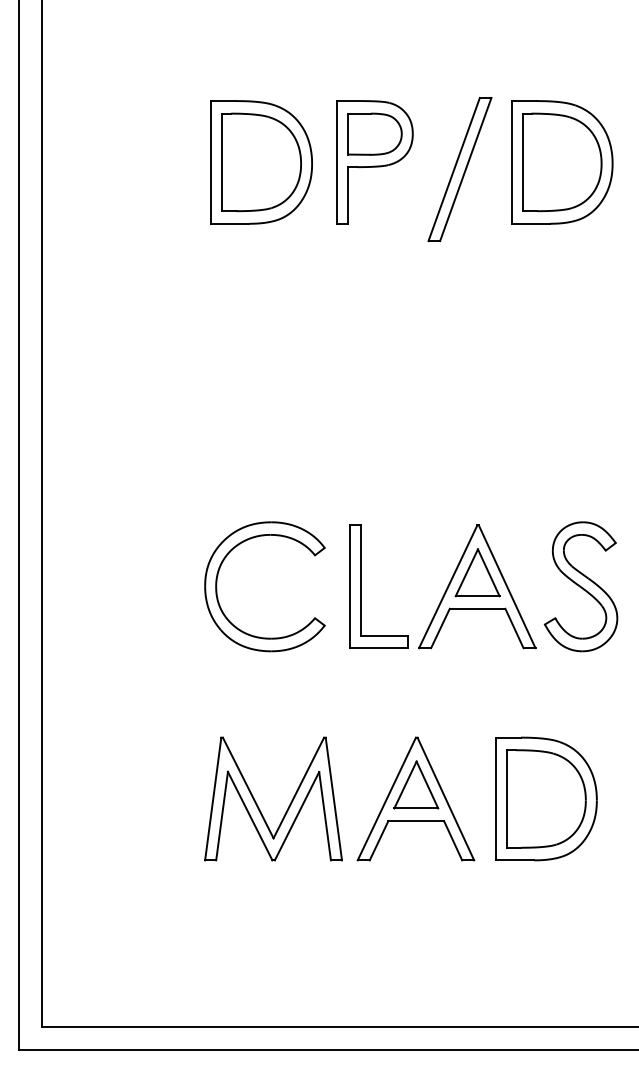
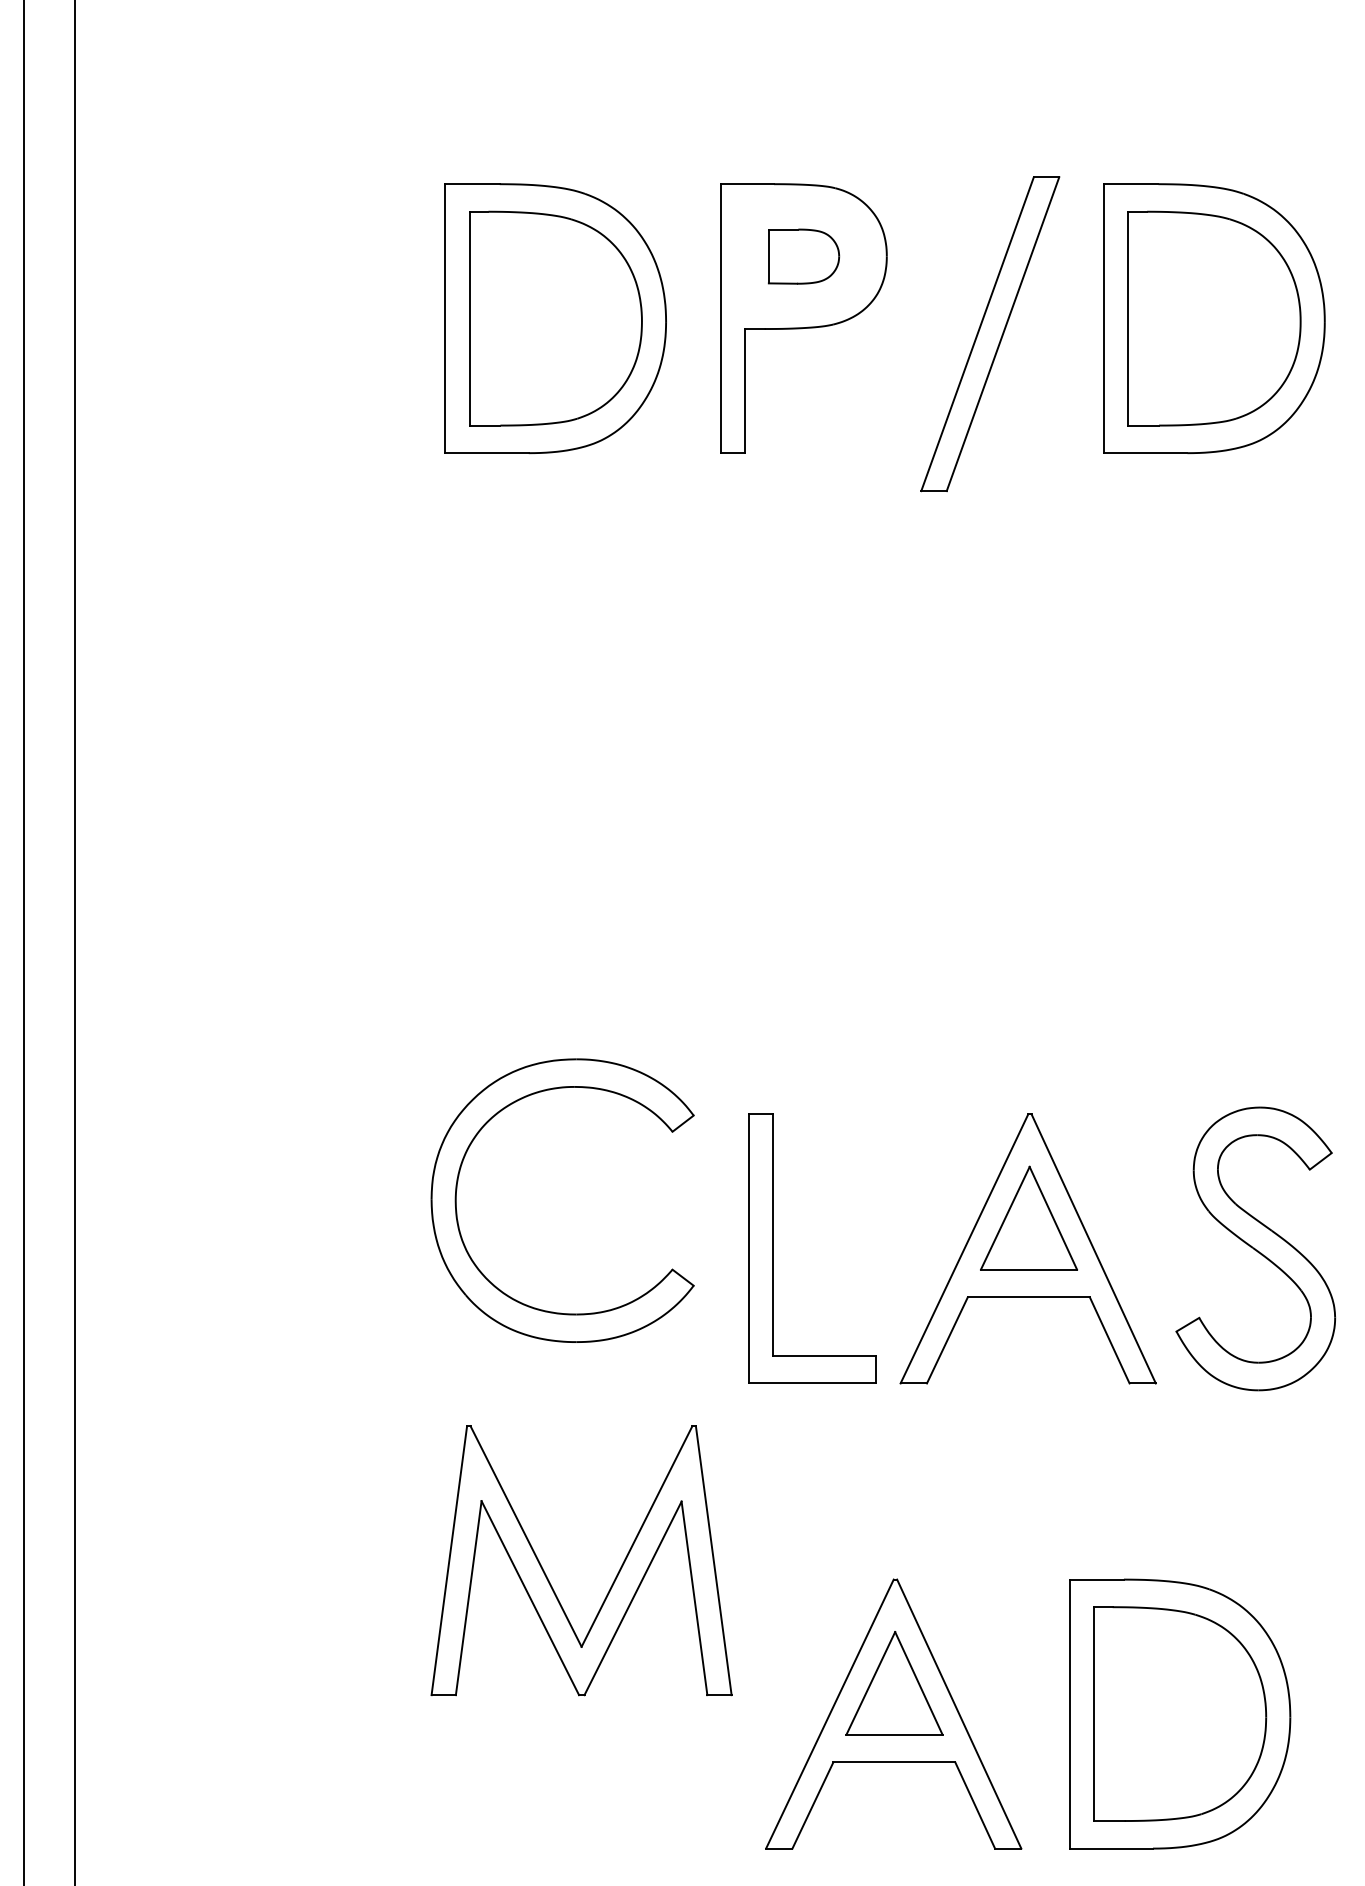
part: (374, 133) -> (802, 255), size x0.6
part: (217, 586) -> (458, 1200), moved
part: (258, 805) -> (548, 1574), moved

